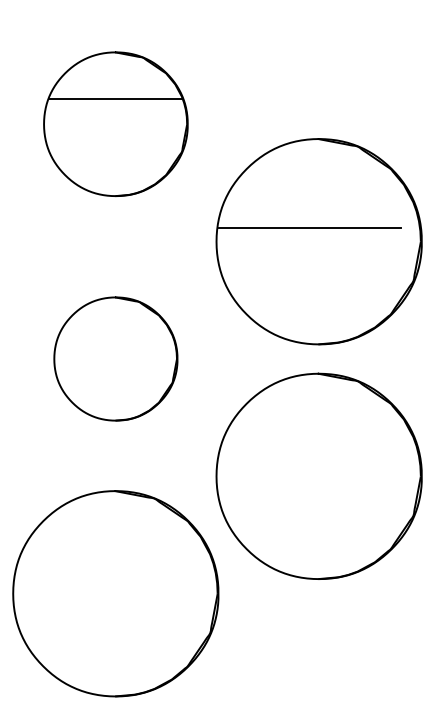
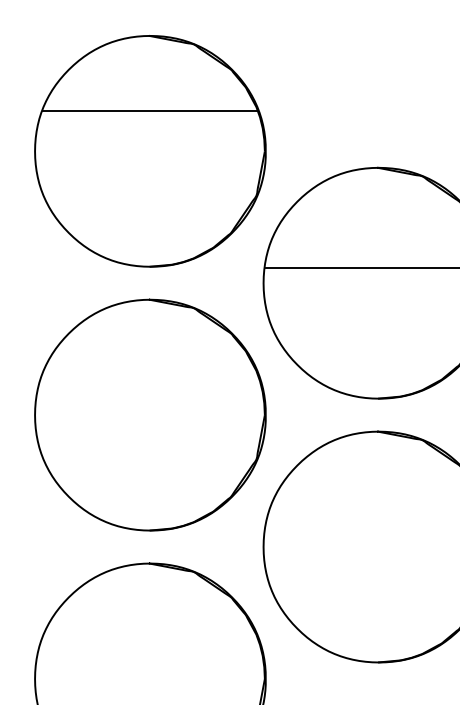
part: (115, 123) -> (150, 150), size x1.43
part: (115, 358) -> (150, 414), size x1.67

